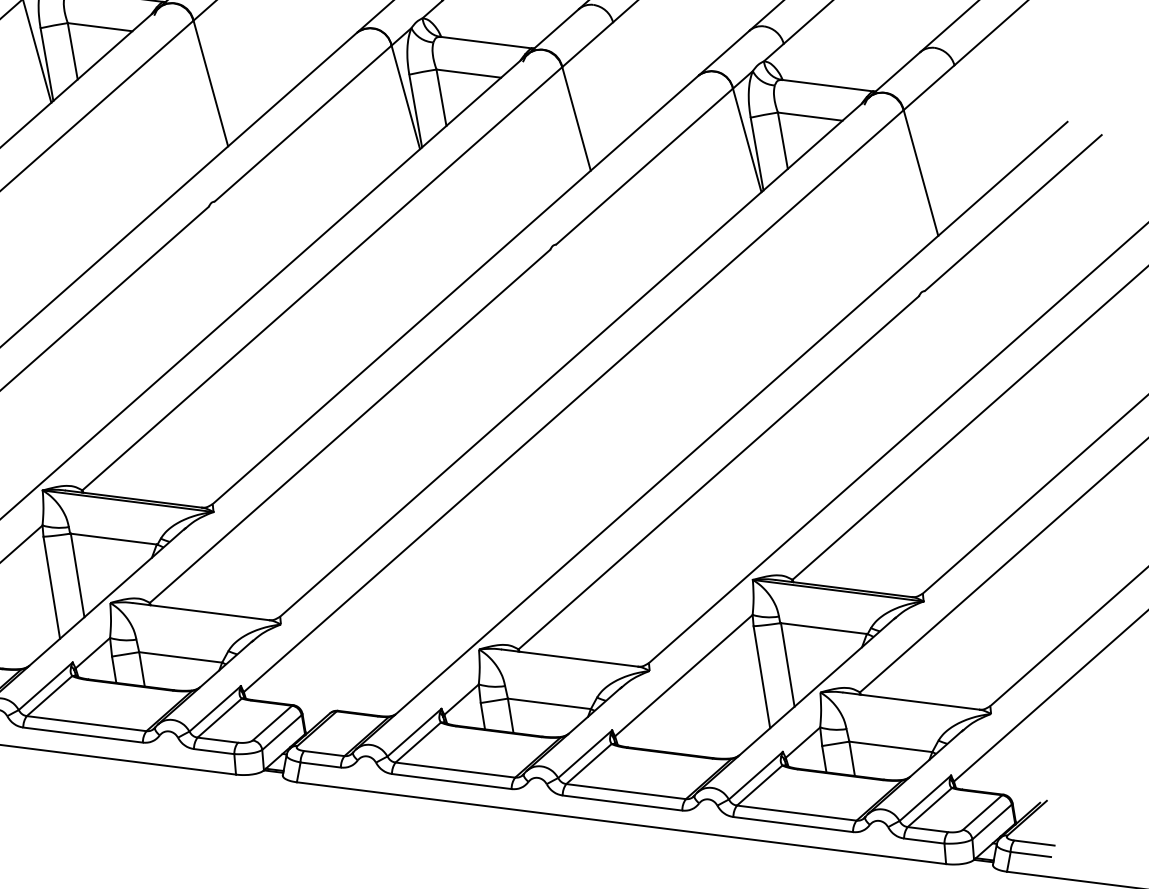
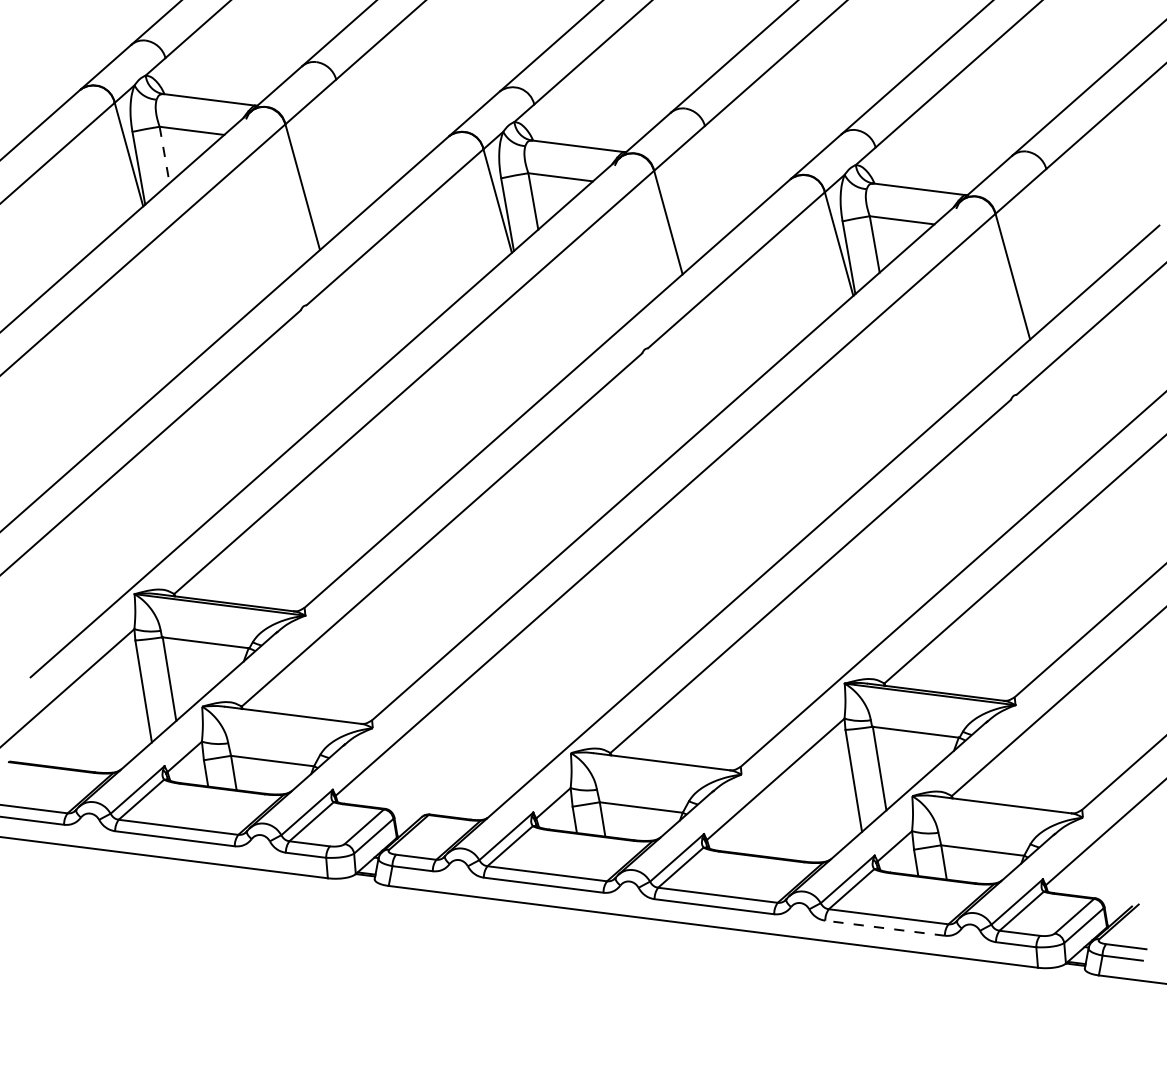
line: (72, 50) -> (164, 154), solid -> dashed
line: (792, 824) -> (884, 928), solid -> dashed

